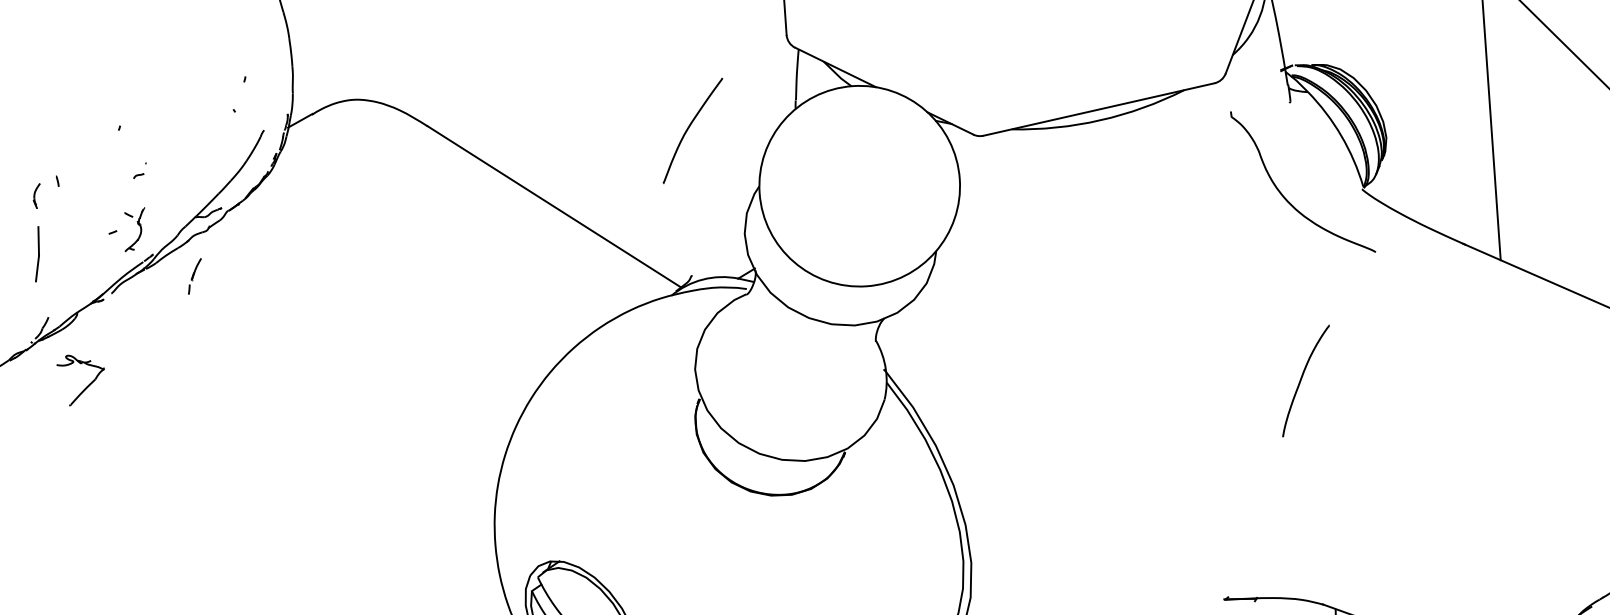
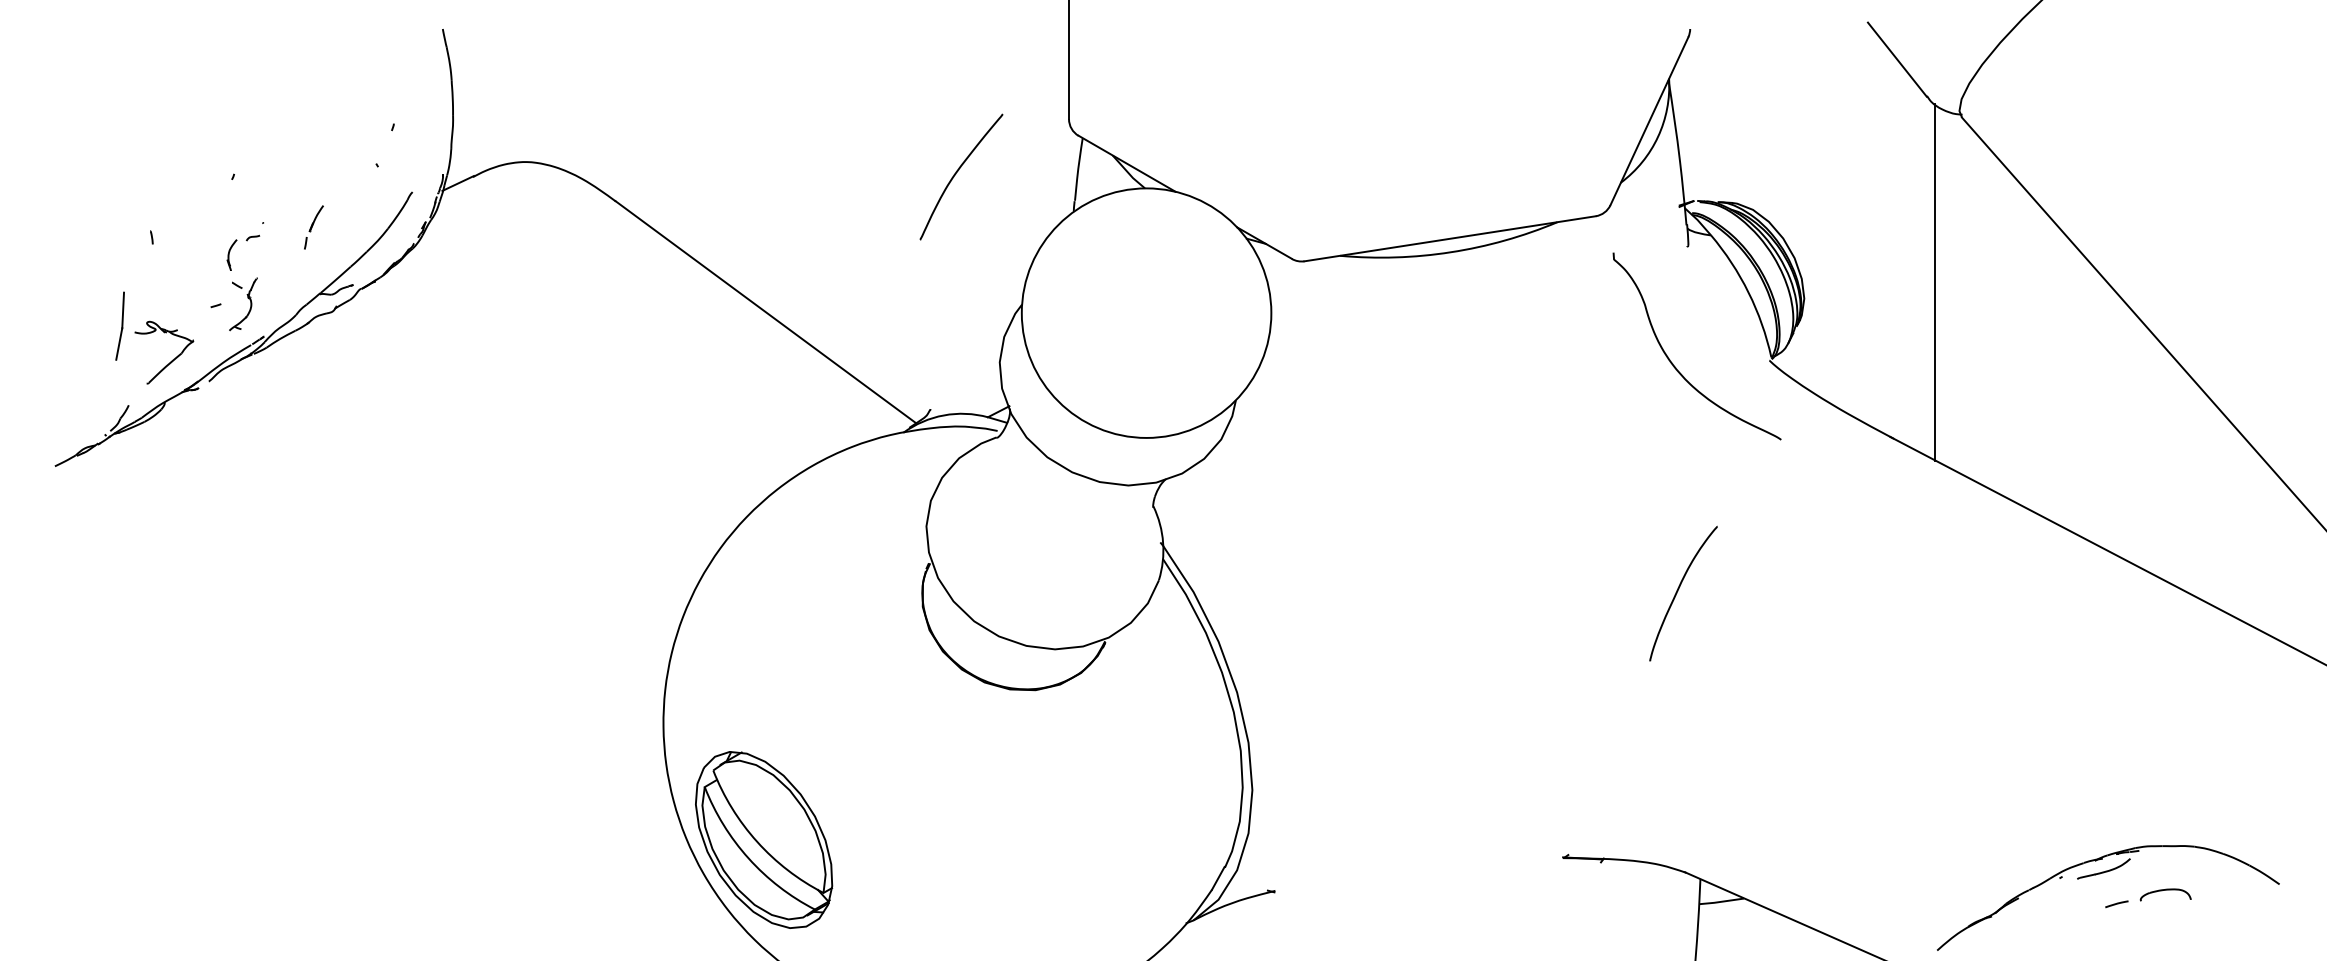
curve: (688, 129) -> (956, 174), moved
part: (36, 195) -> (231, 254), moved
part: (194, 276) -> (313, 227), moved
part: (88, 384) -> (172, 359), moved

